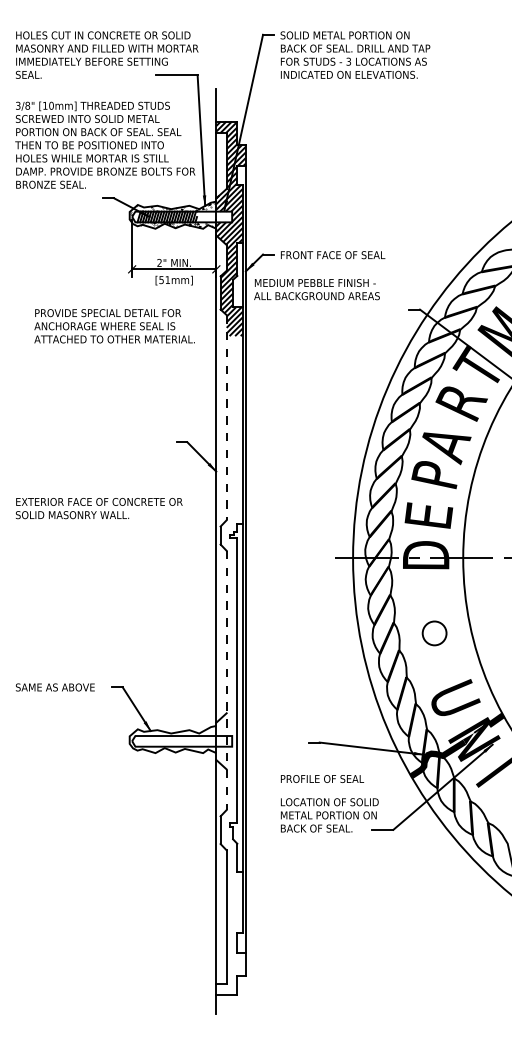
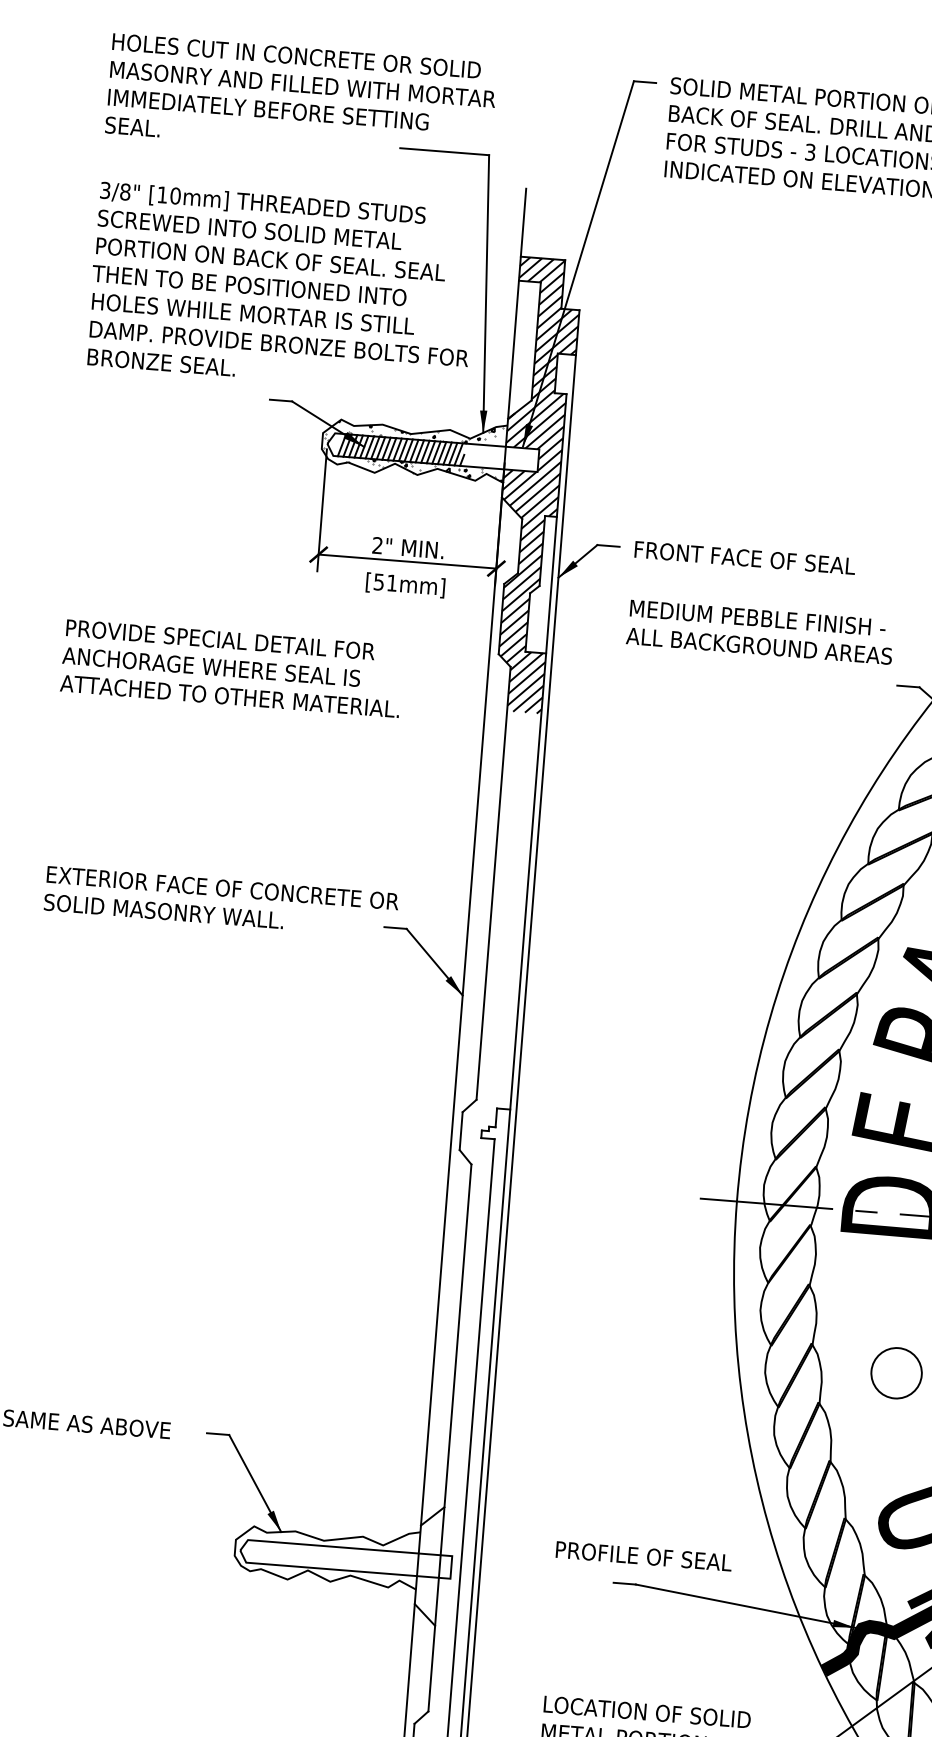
text: (316, 289) -> (759, 632), moved
text: (114, 326) -> (231, 669), moved
line: (226, 417) -> (493, 882), dashed -> solid
text: (99, 508) -> (221, 901), moved
line: (226, 680) -> (449, 1438), dashed -> solid
text: (322, 778) -> (644, 1555), moved

